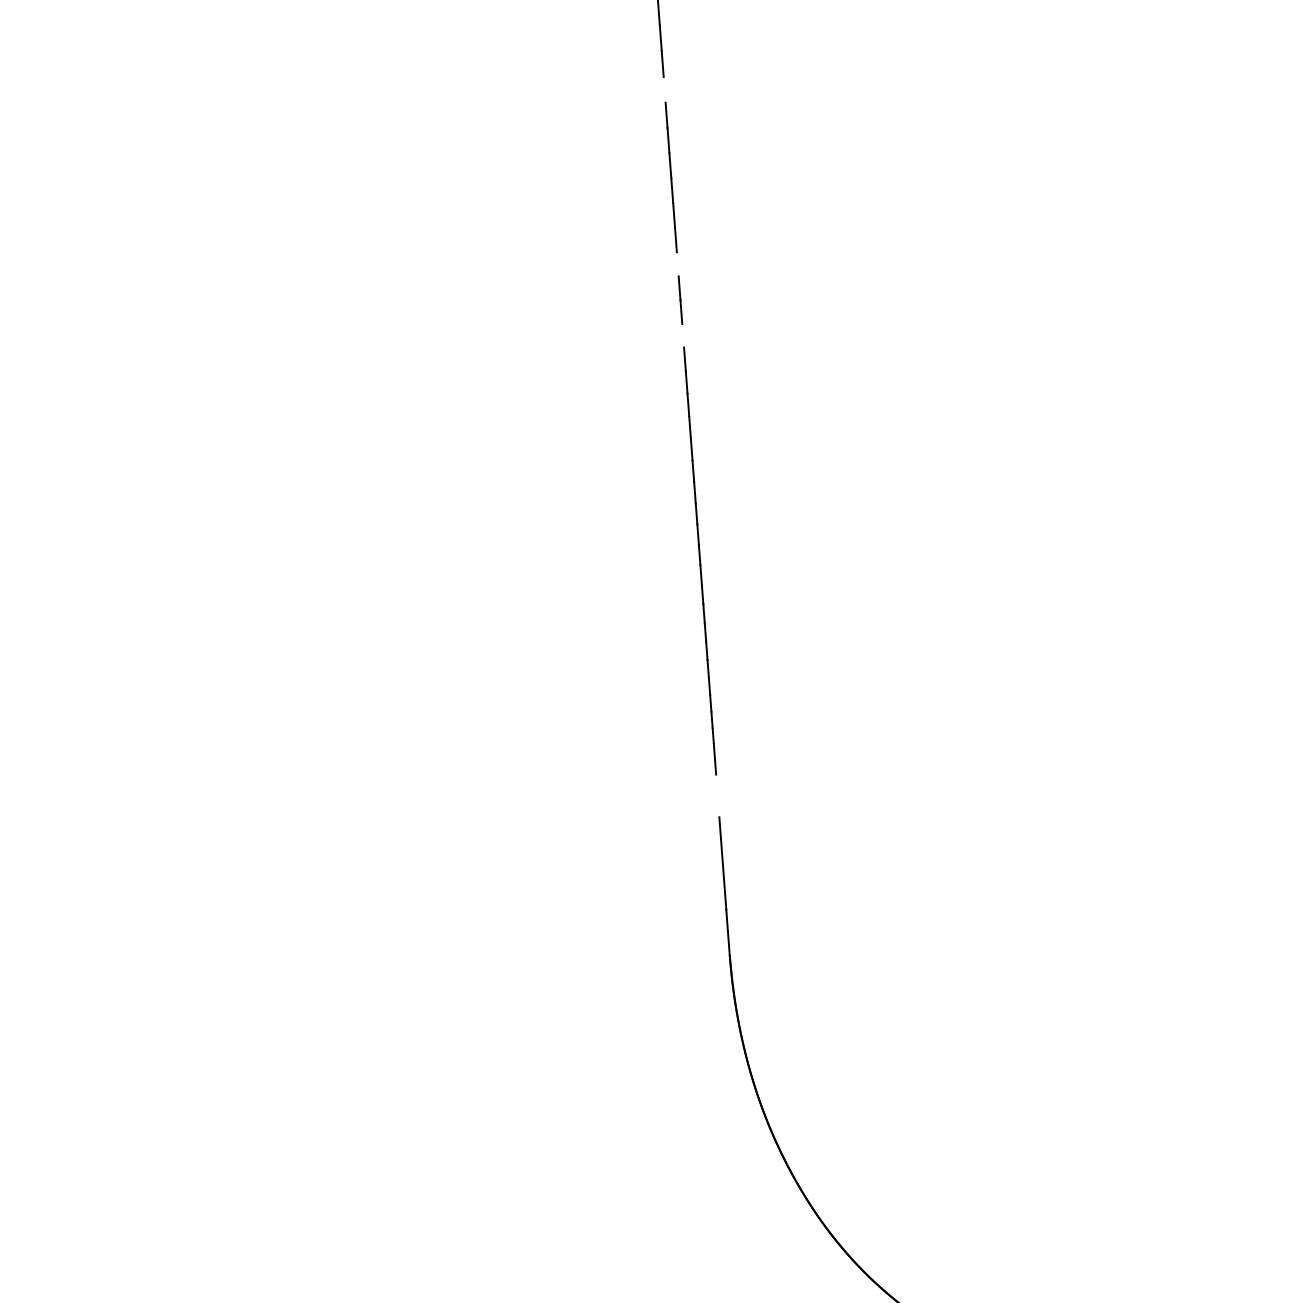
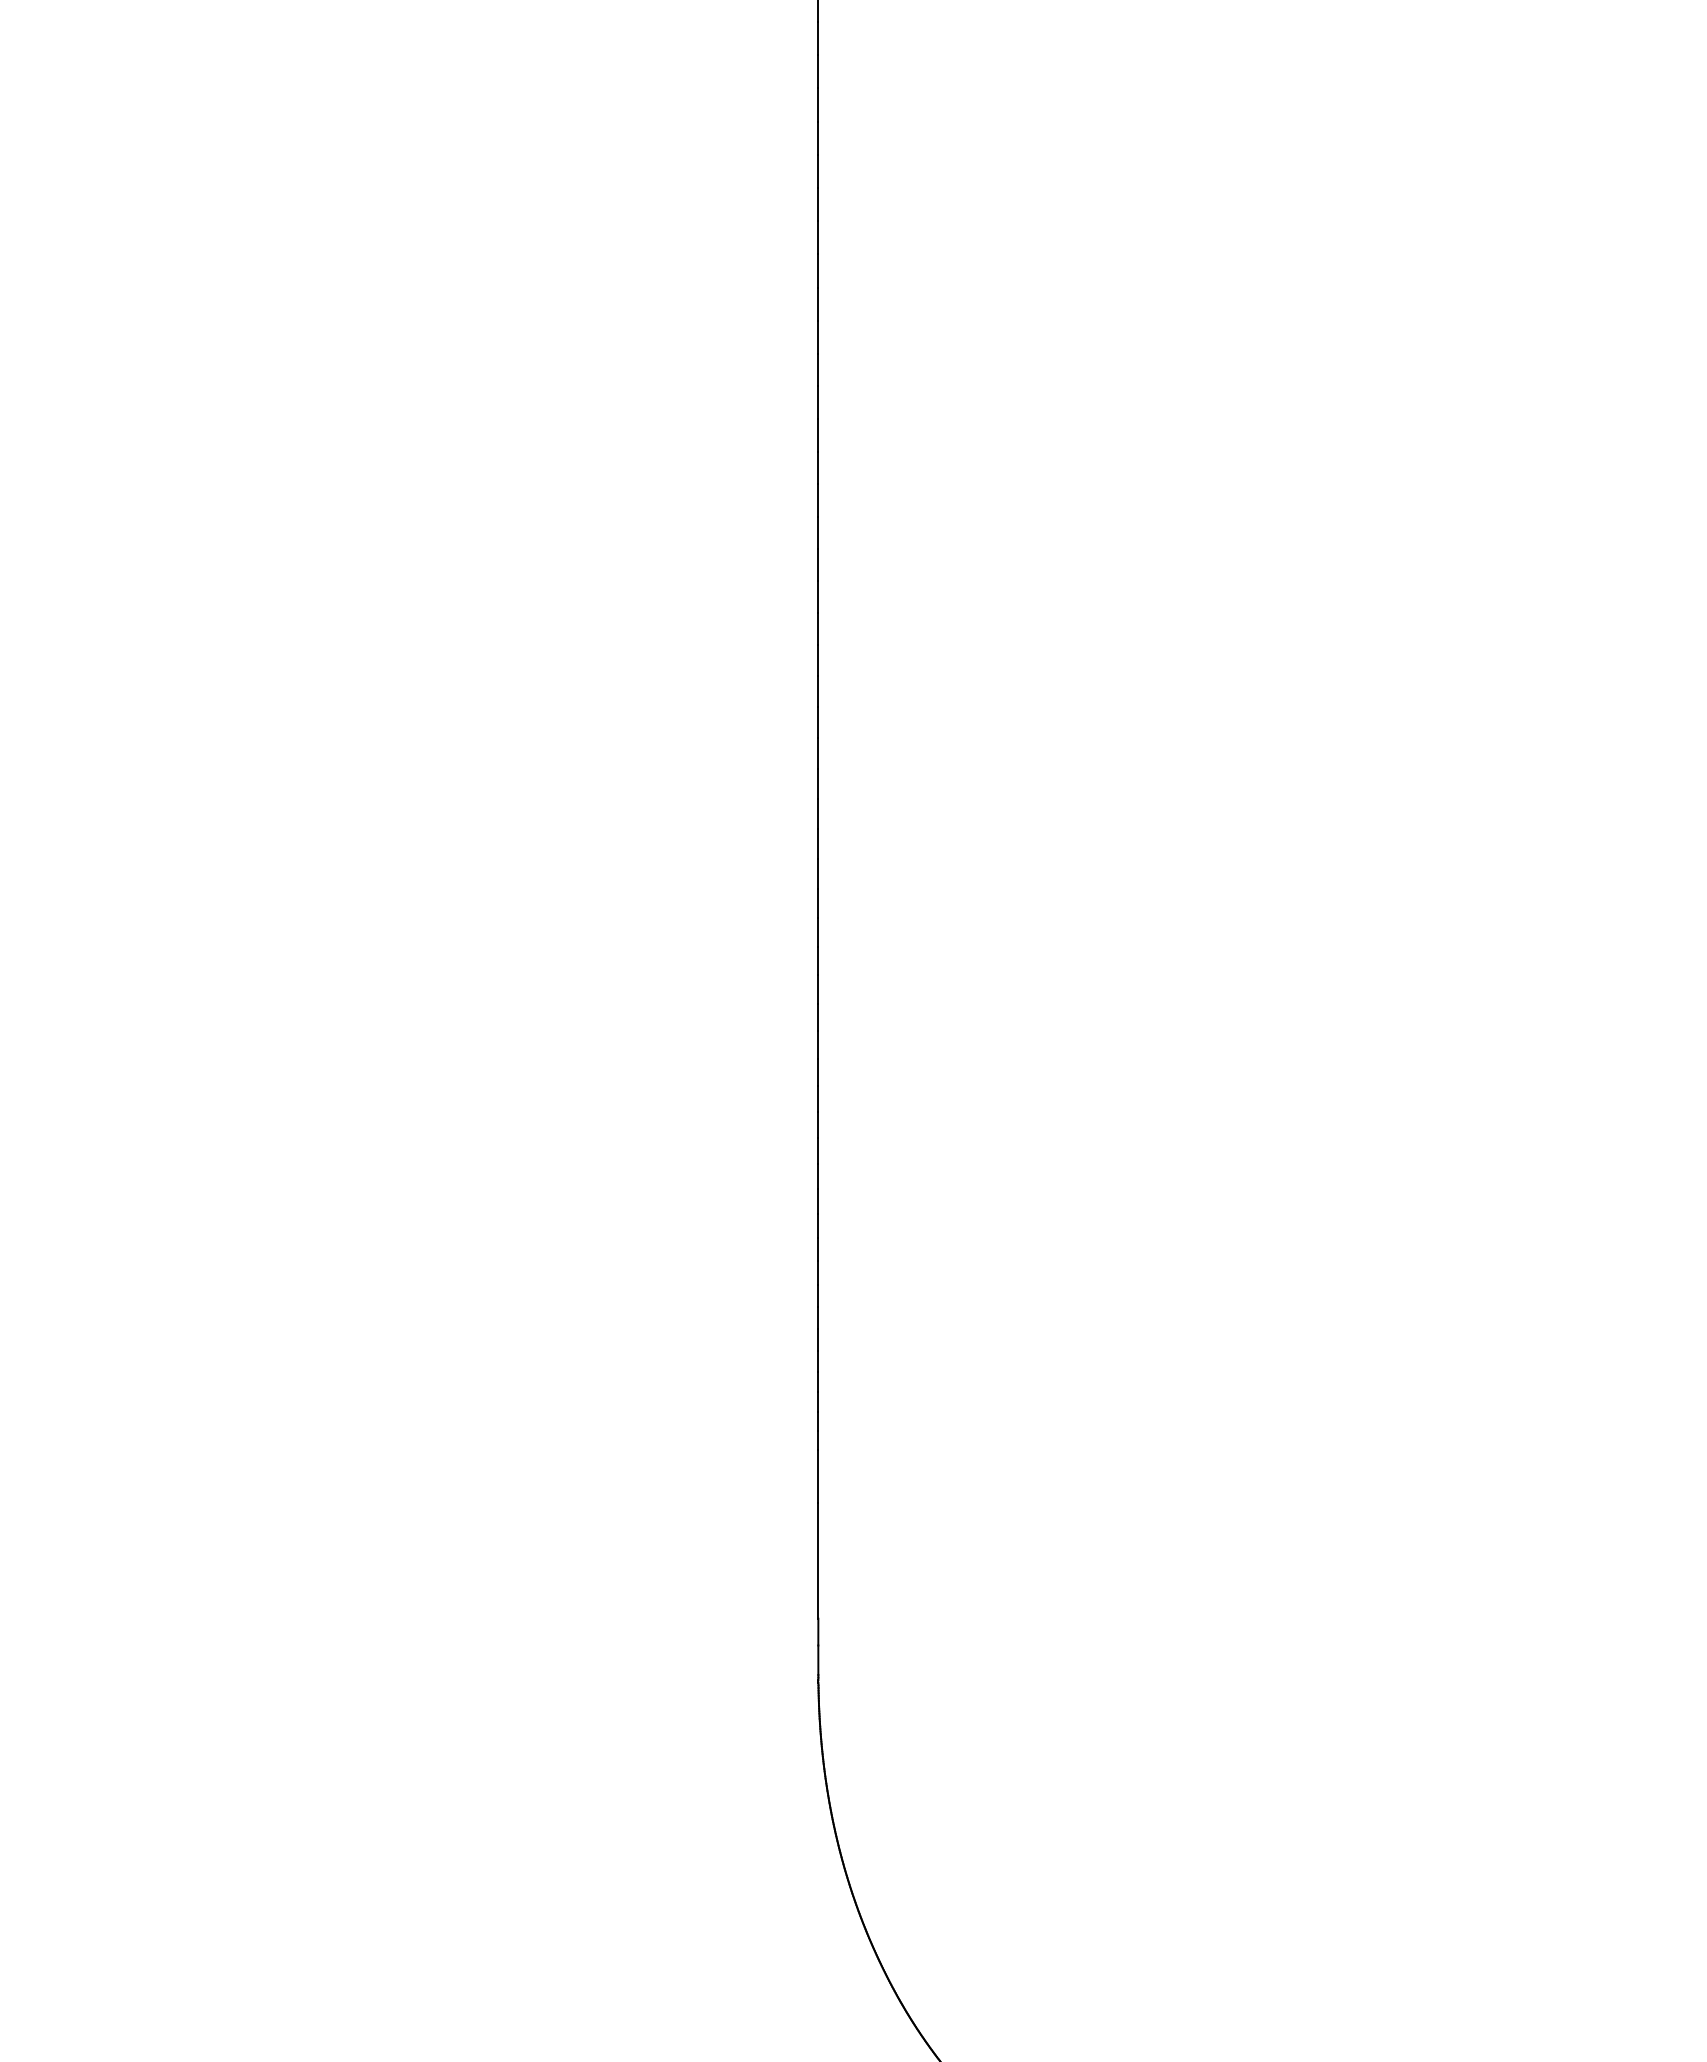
line: (664, 89) -> (818, 596), added
line: (677, 264) -> (818, 814), added
line: (683, 335) -> (818, 902), added
line: (717, 795) -> (818, 1476), added

